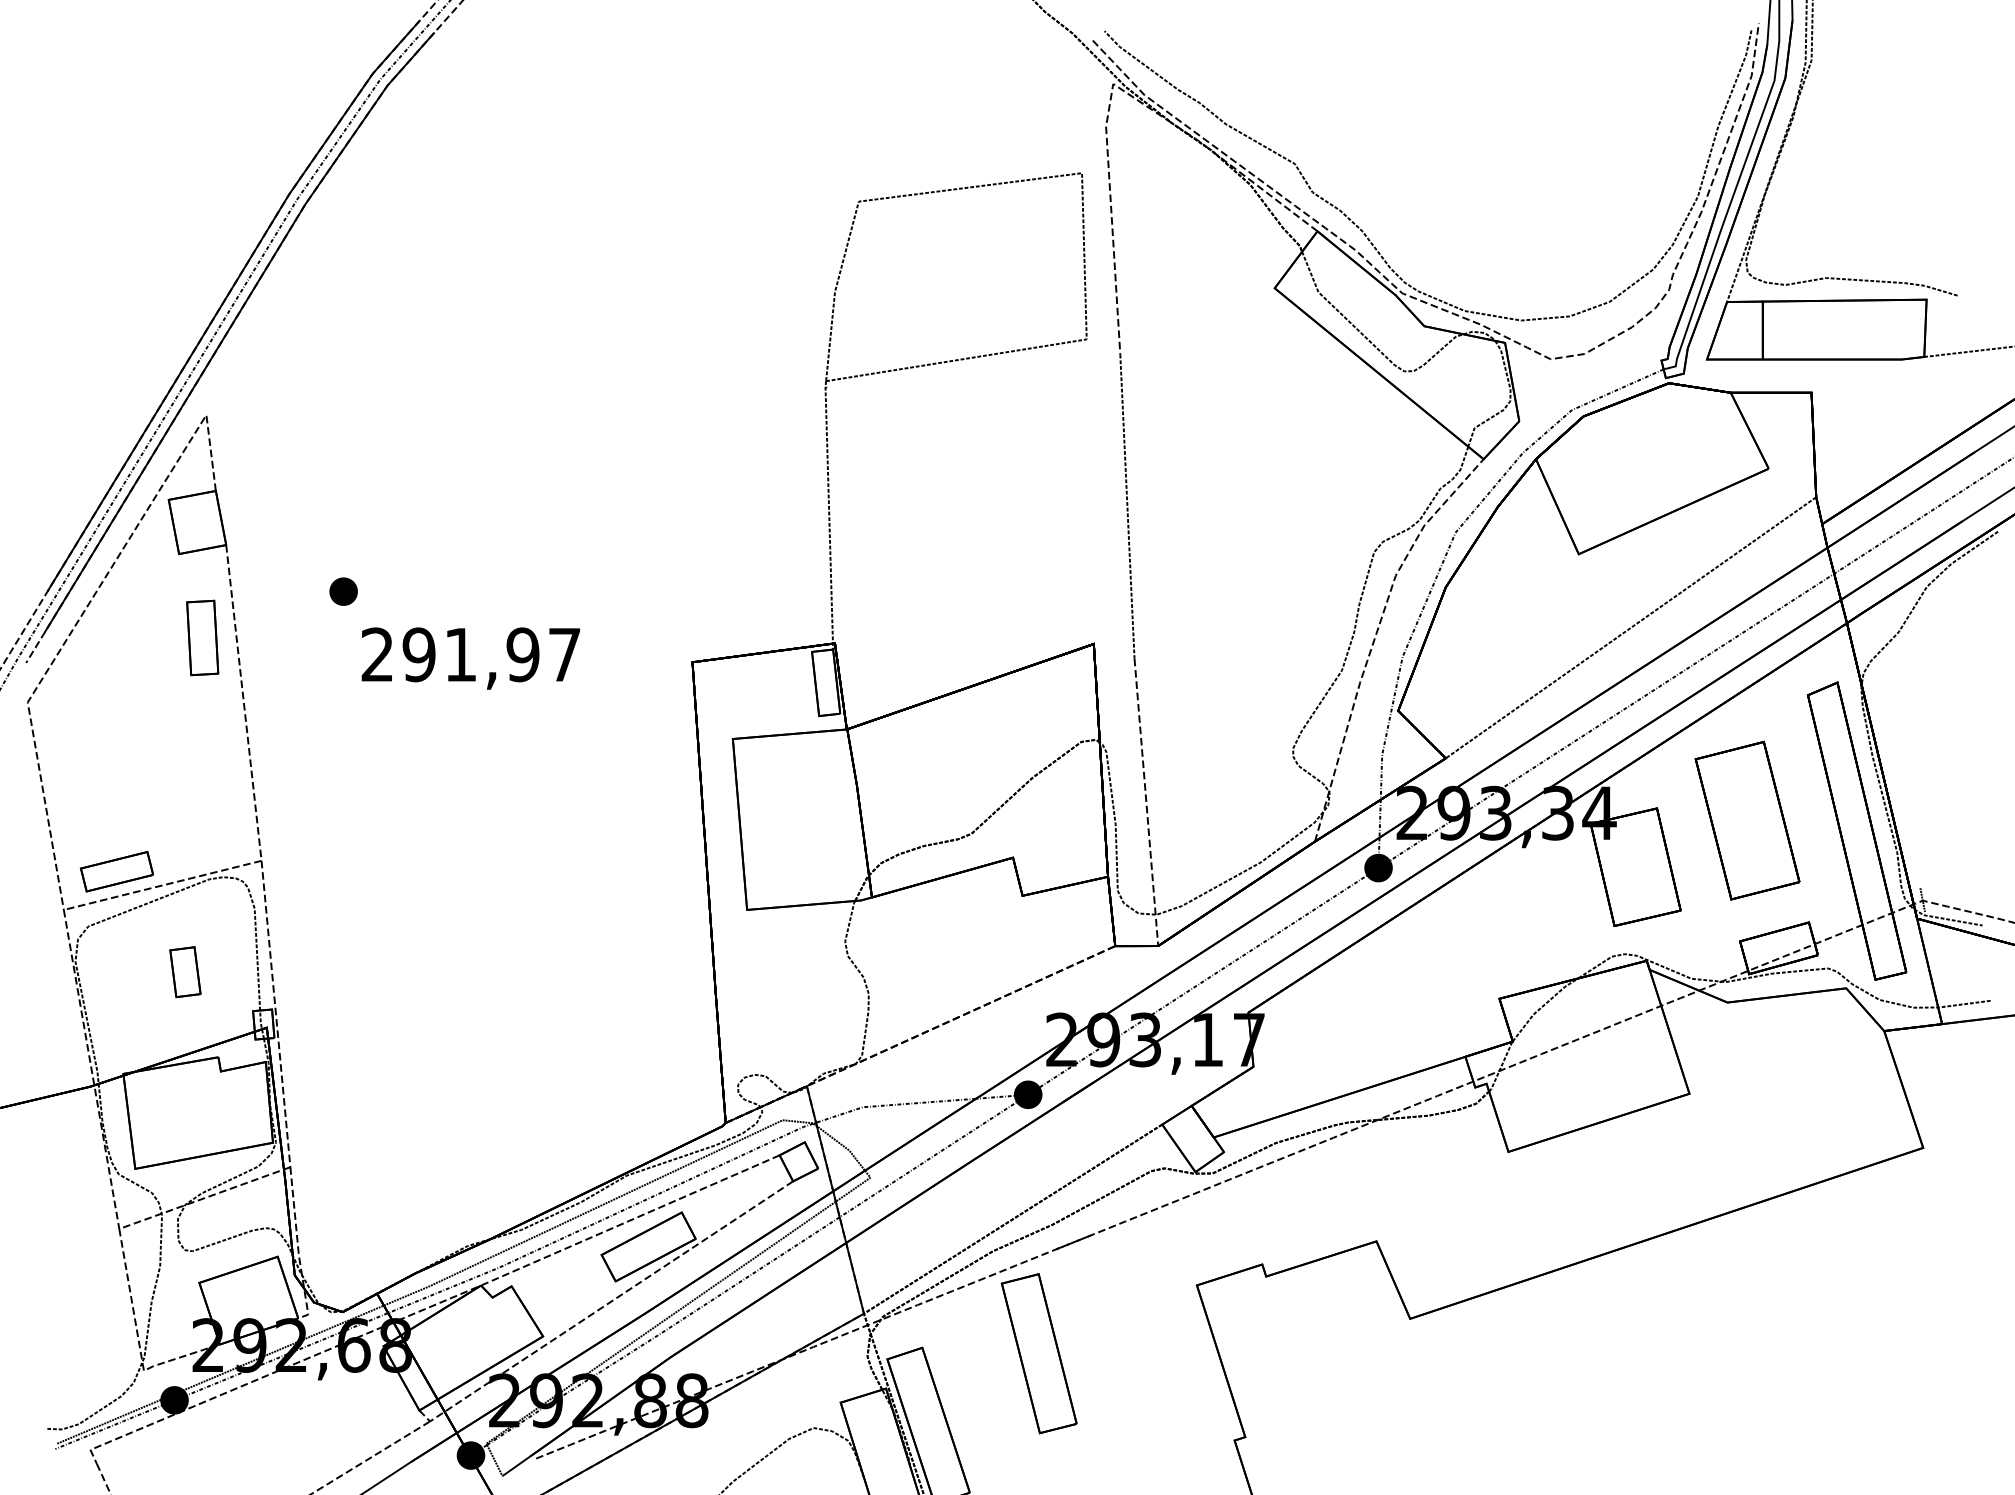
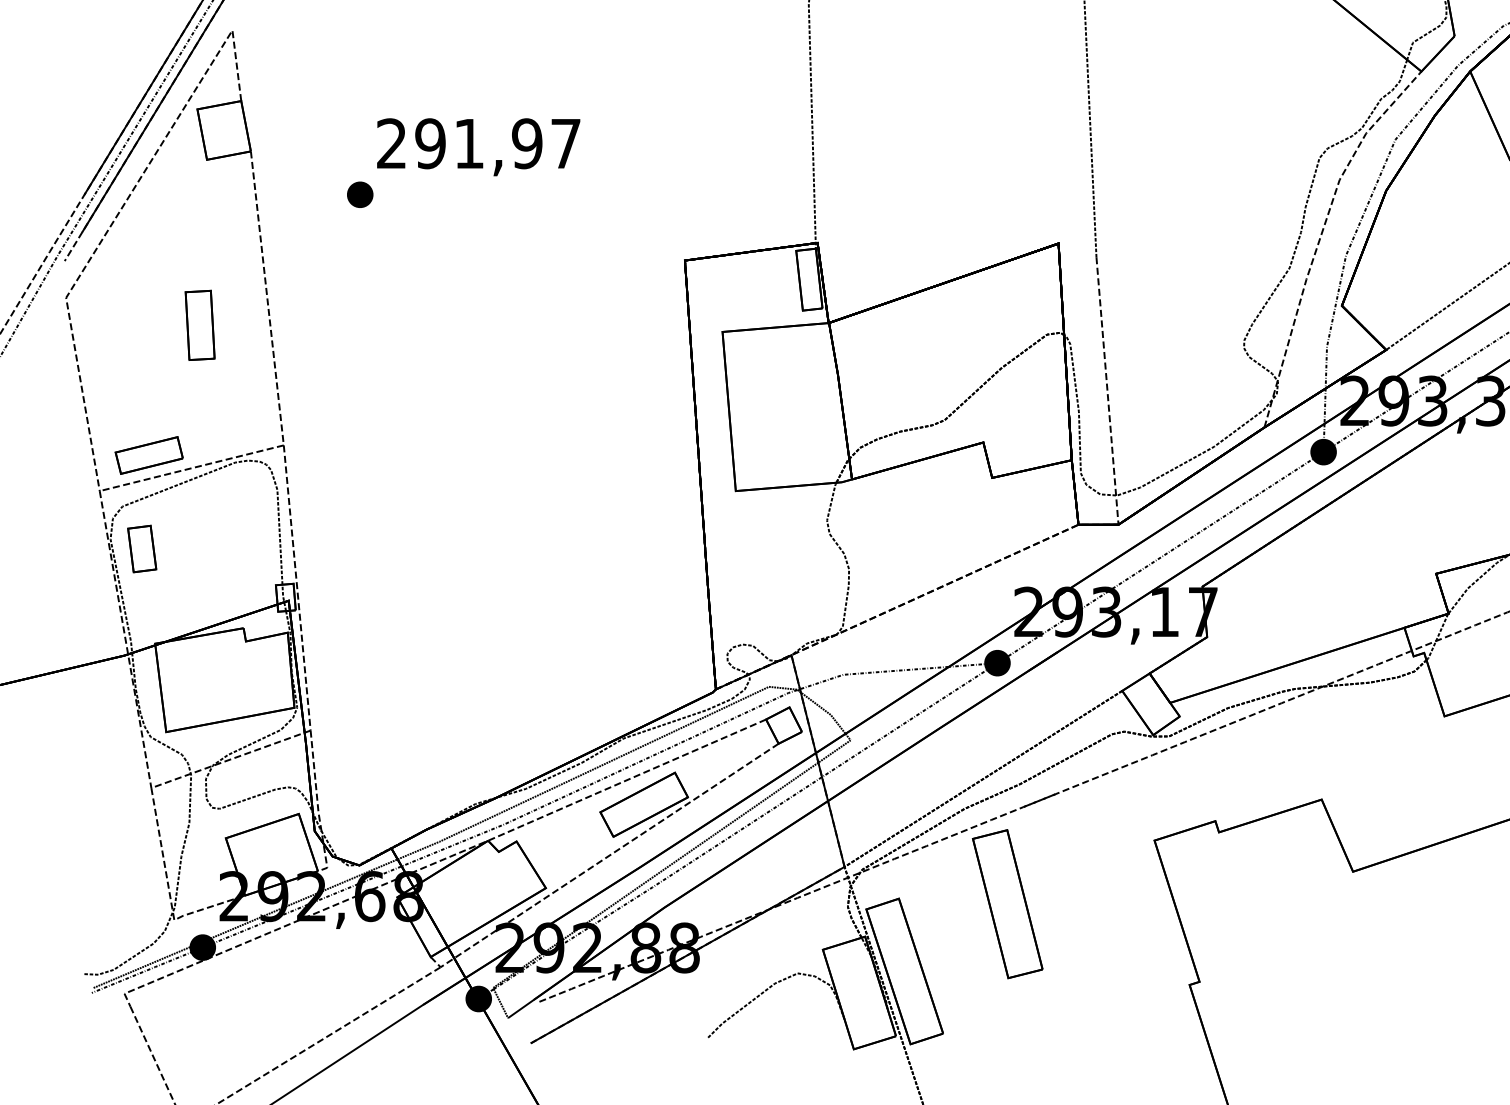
part: (202, 637) -> (199, 324), moved
text: (470, 658) -> (478, 147), moved
part: (185, 972) -> (142, 549), moved

